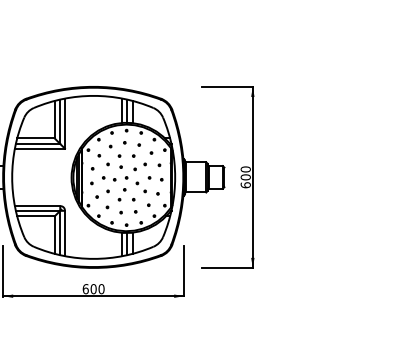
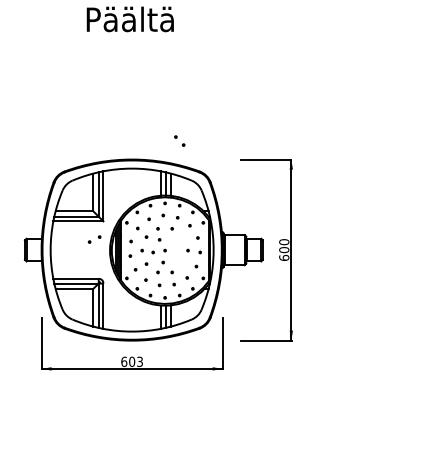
part: (140, 166) -> (94, 239), moved
part: (141, 186) -> (179, 140), moved
text: (102, 288) -> (140, 361), 600 -> 603

